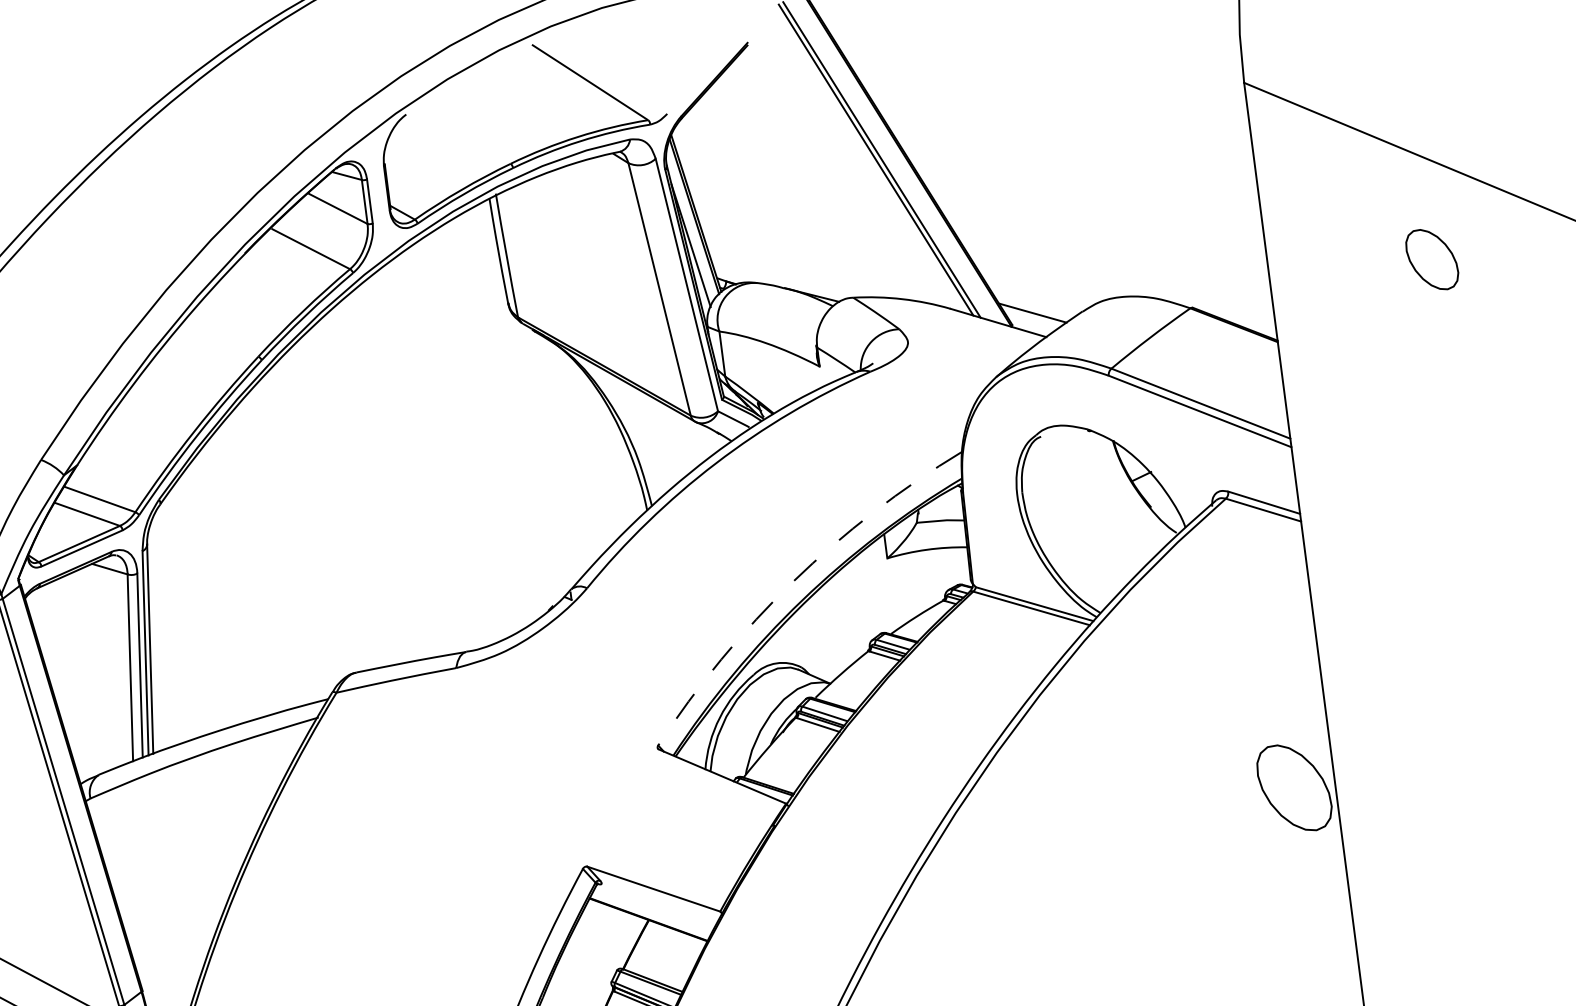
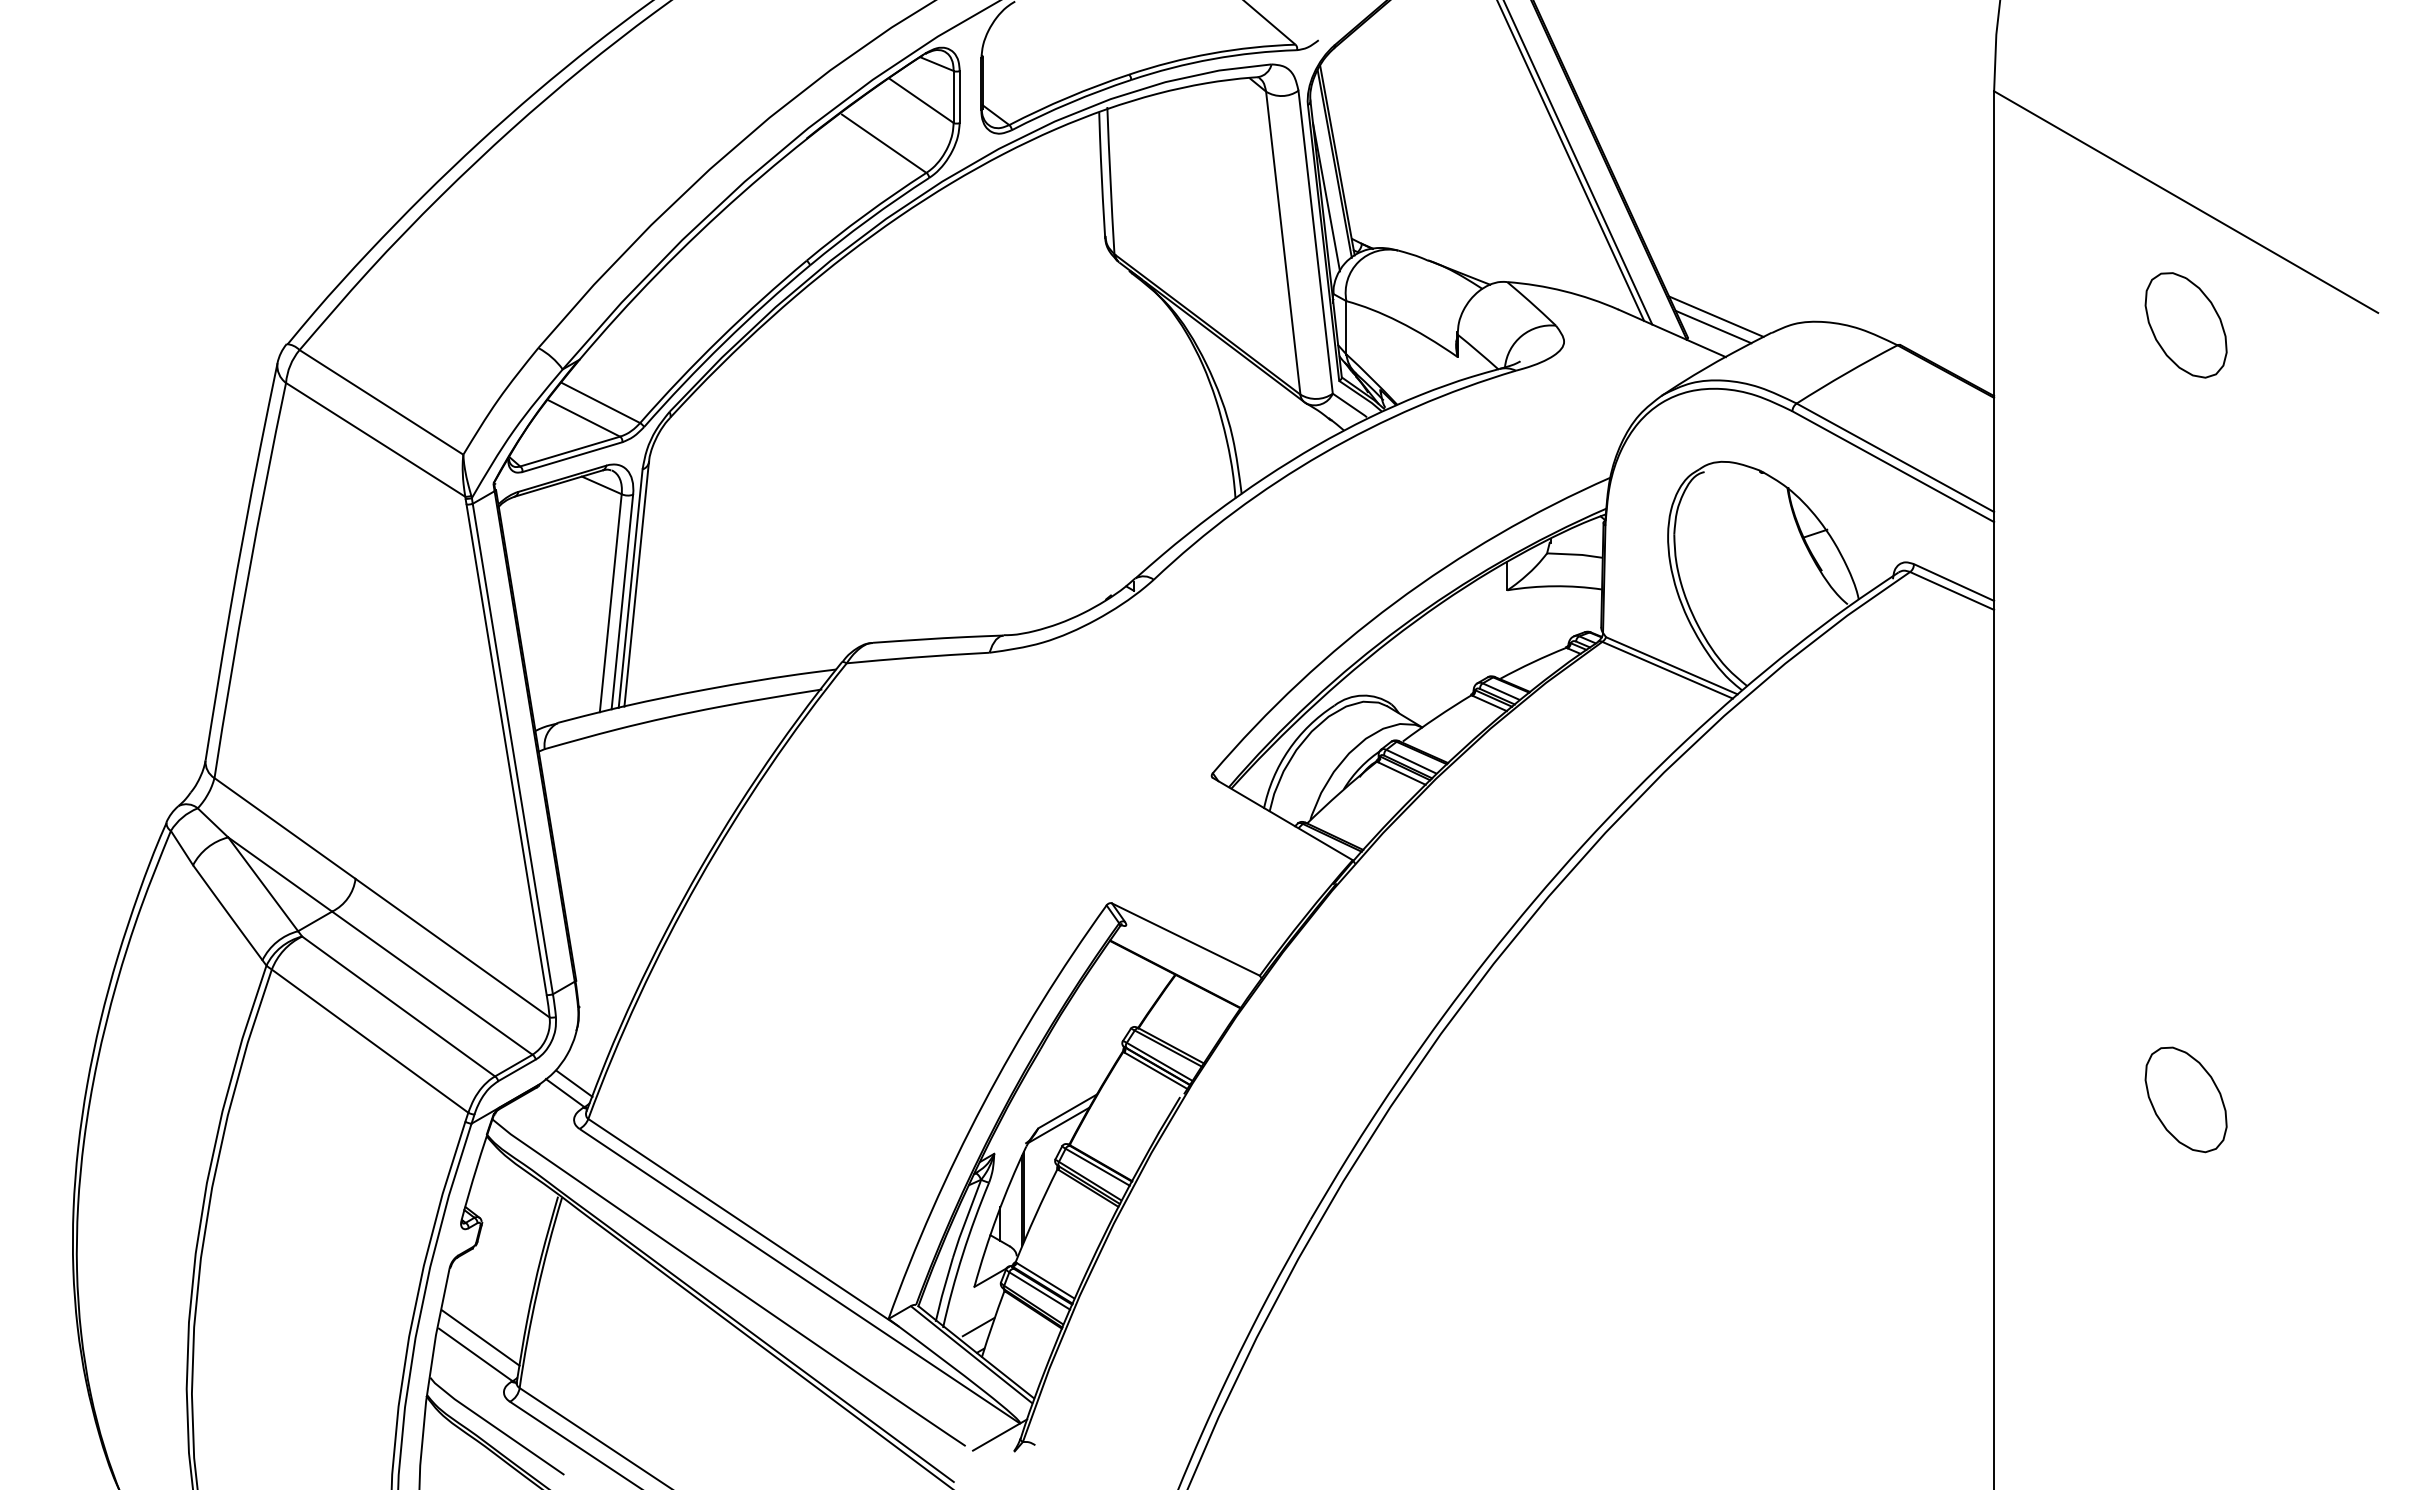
part: (1431, 259) -> (2185, 325), size x1.43
line: (1034, 303) -> (1716, 316), added
arc: (793, 581) -> (1394, 603), dashed -> solid
part: (1293, 787) -> (2185, 1099), moved

